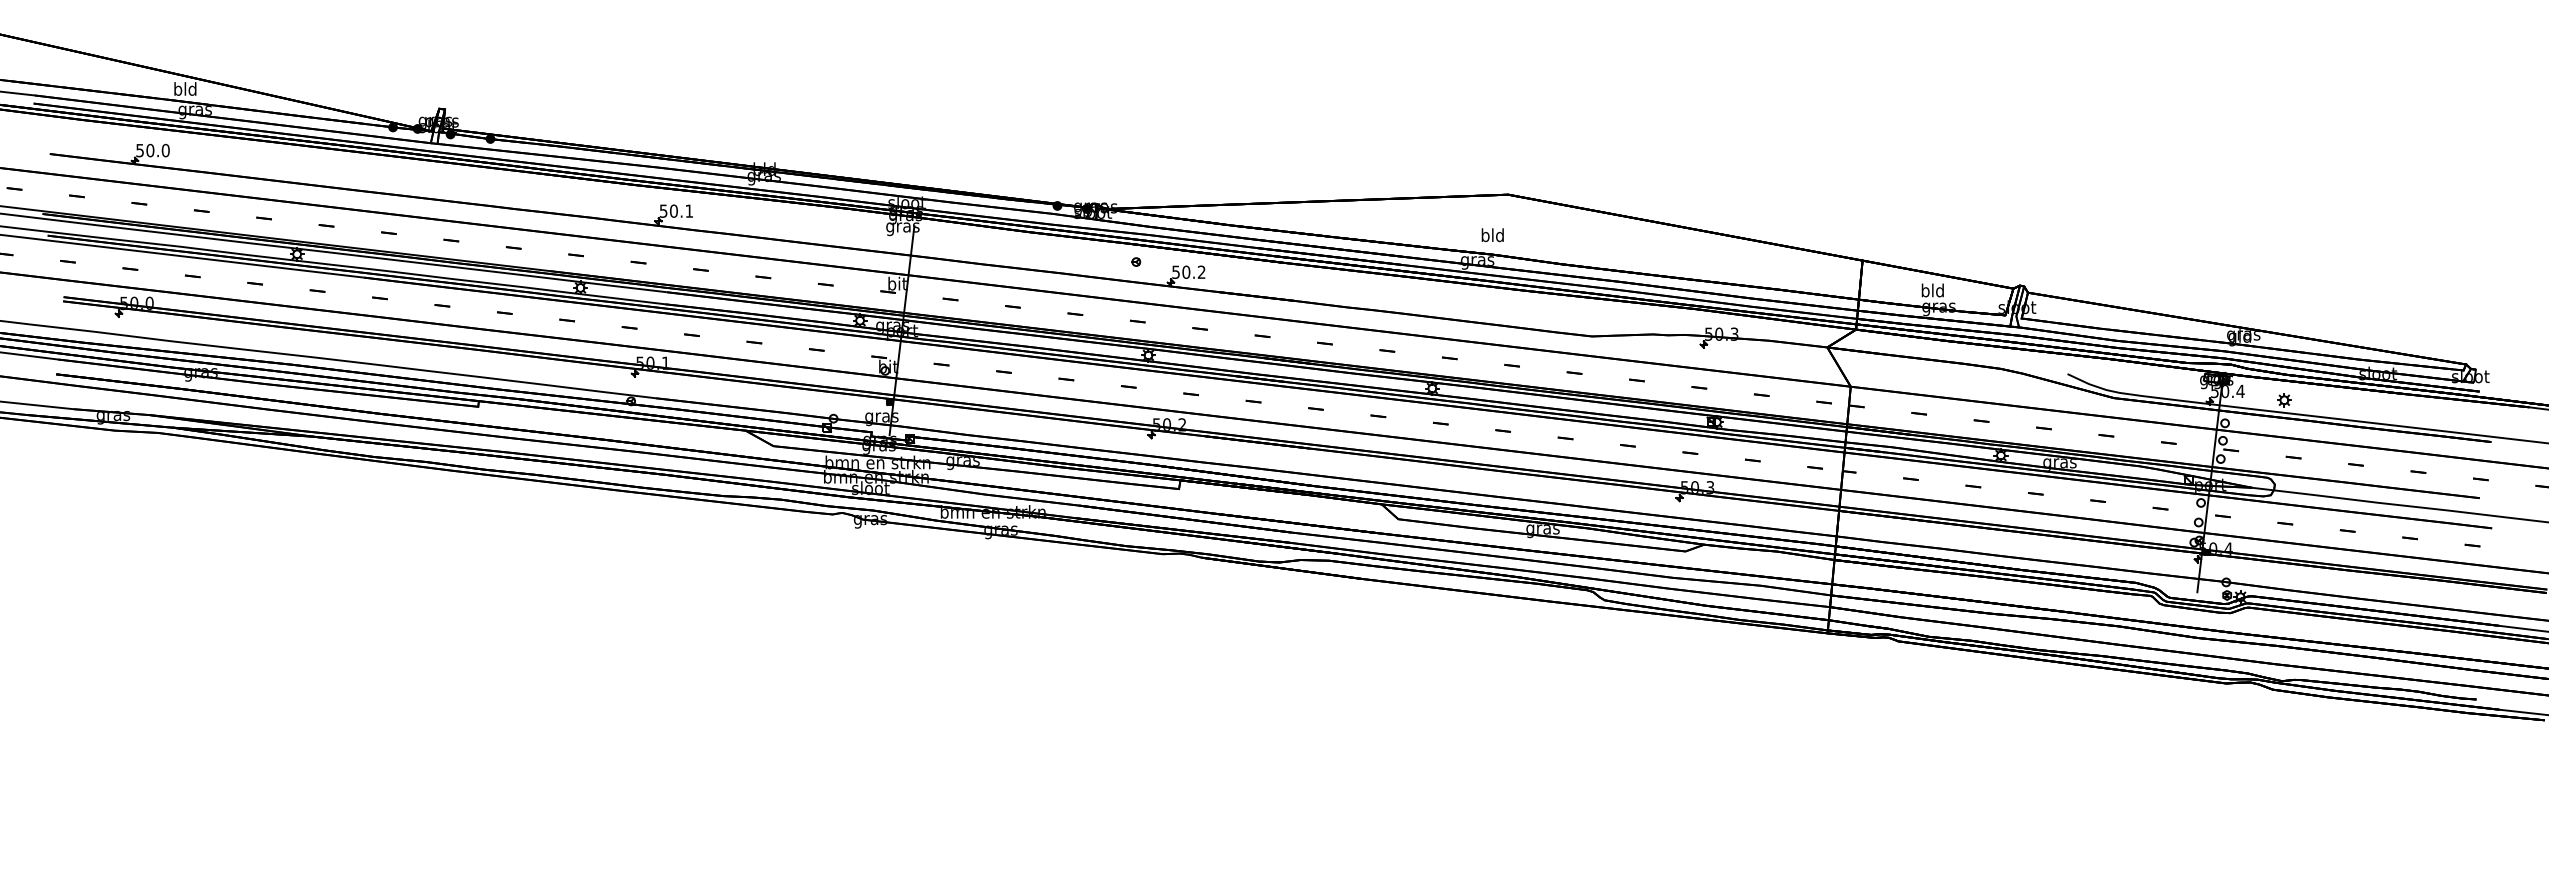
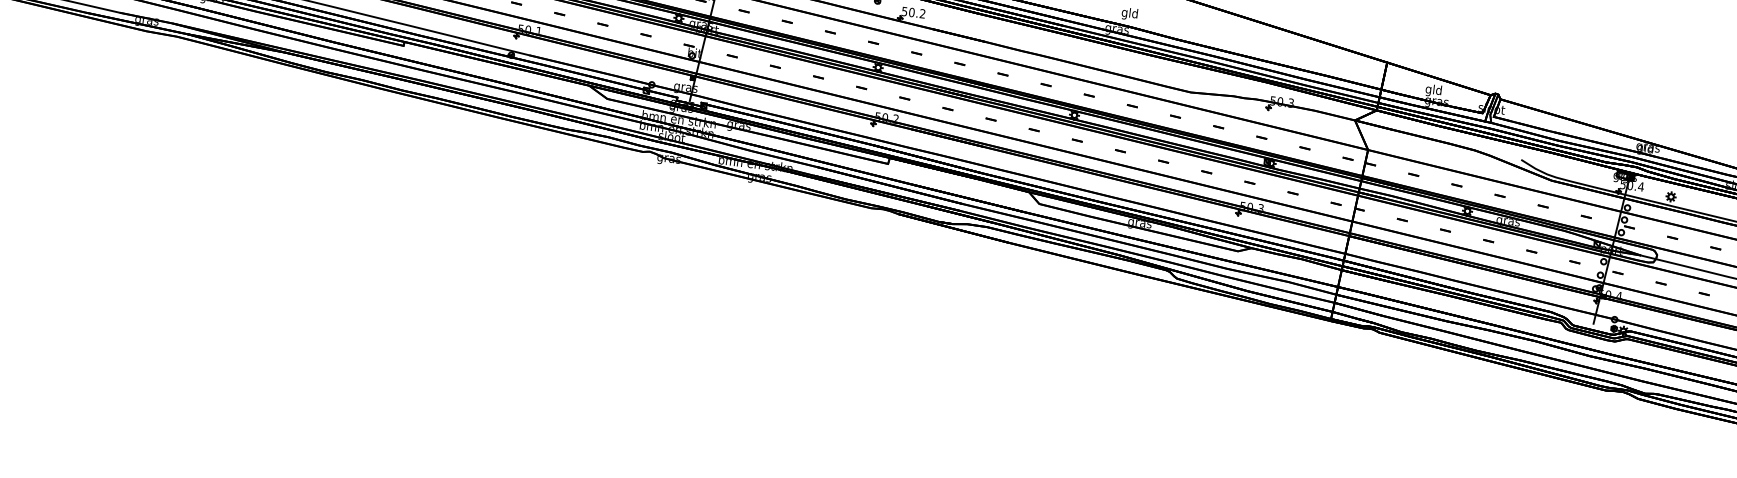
text: (1485, 236) -> (1124, 13), bld -> gld
text: (1925, 291) -> (1428, 89), bld -> gld

